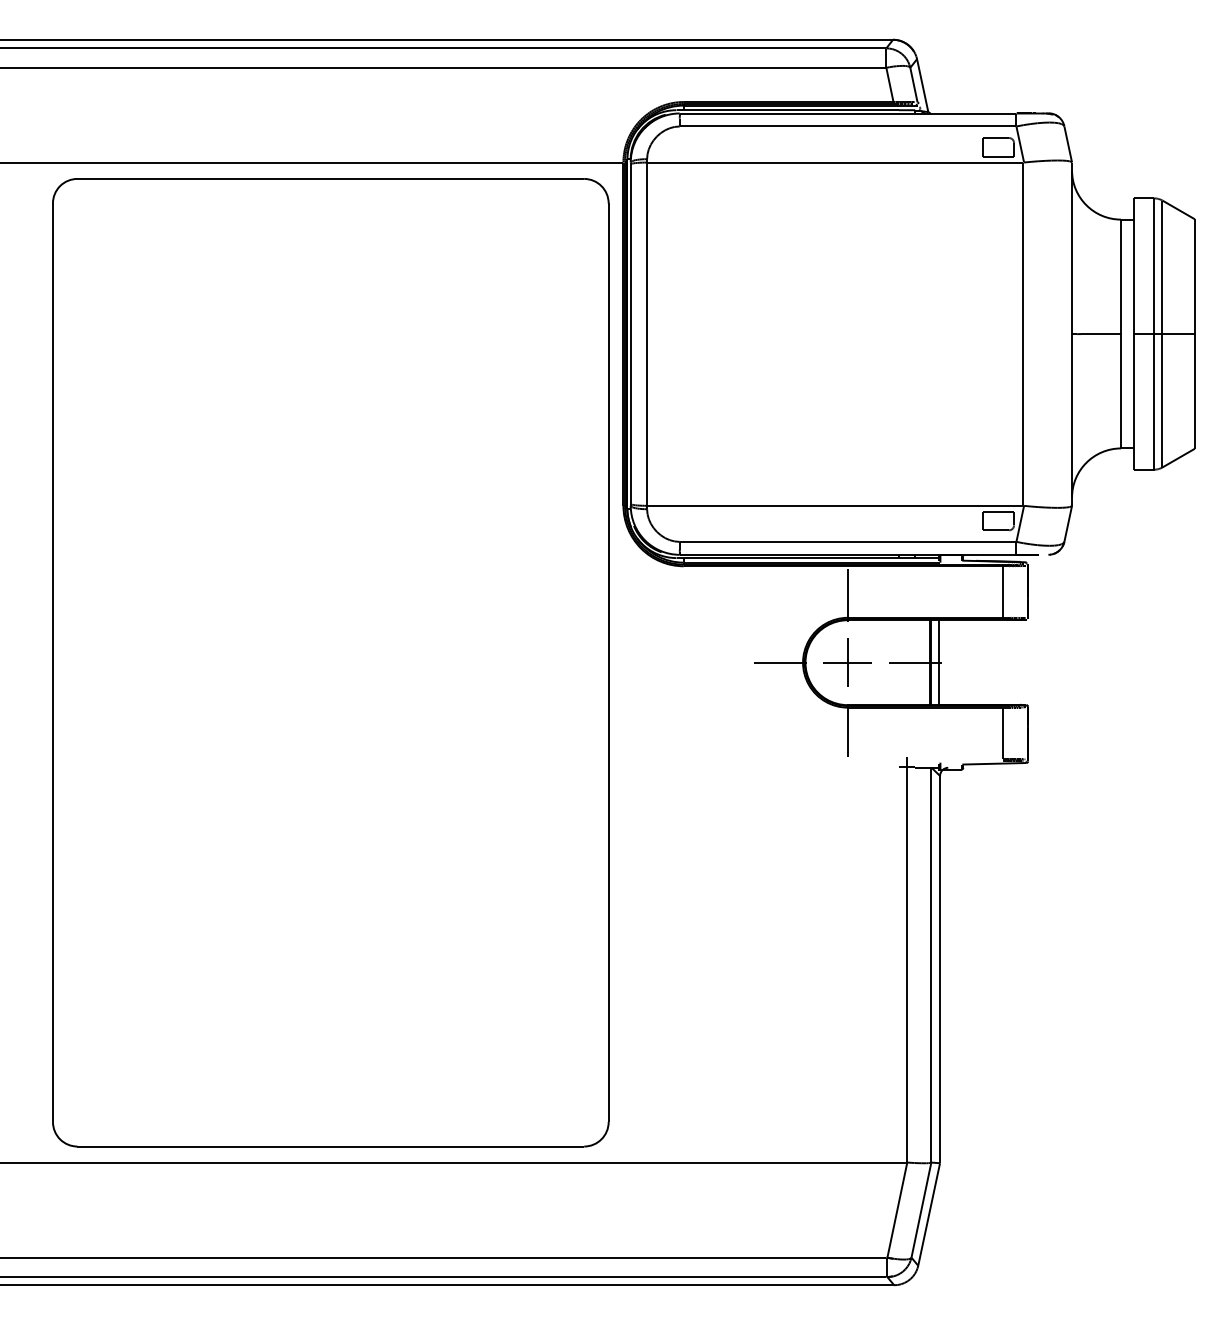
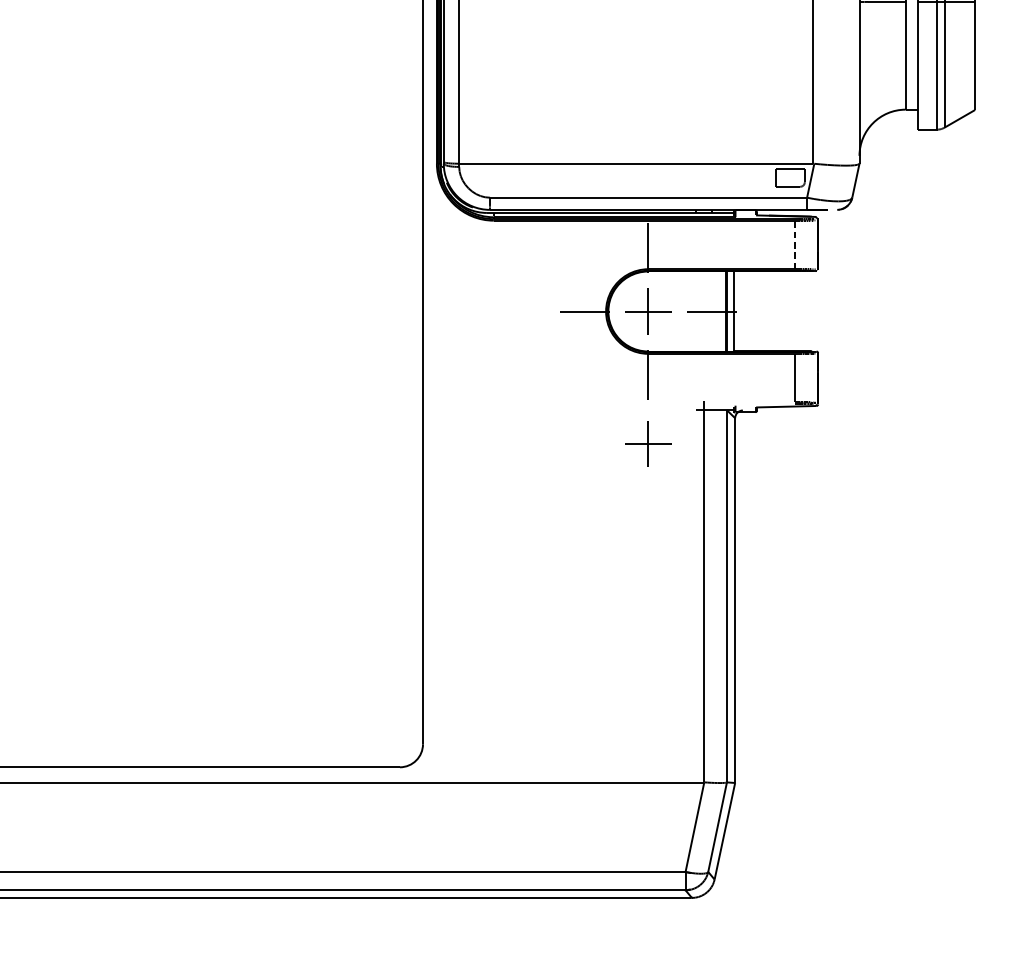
line: (1003, 592) -> (794, 245), solid -> dashed
part: (847, 803) -> (647, 444), added

